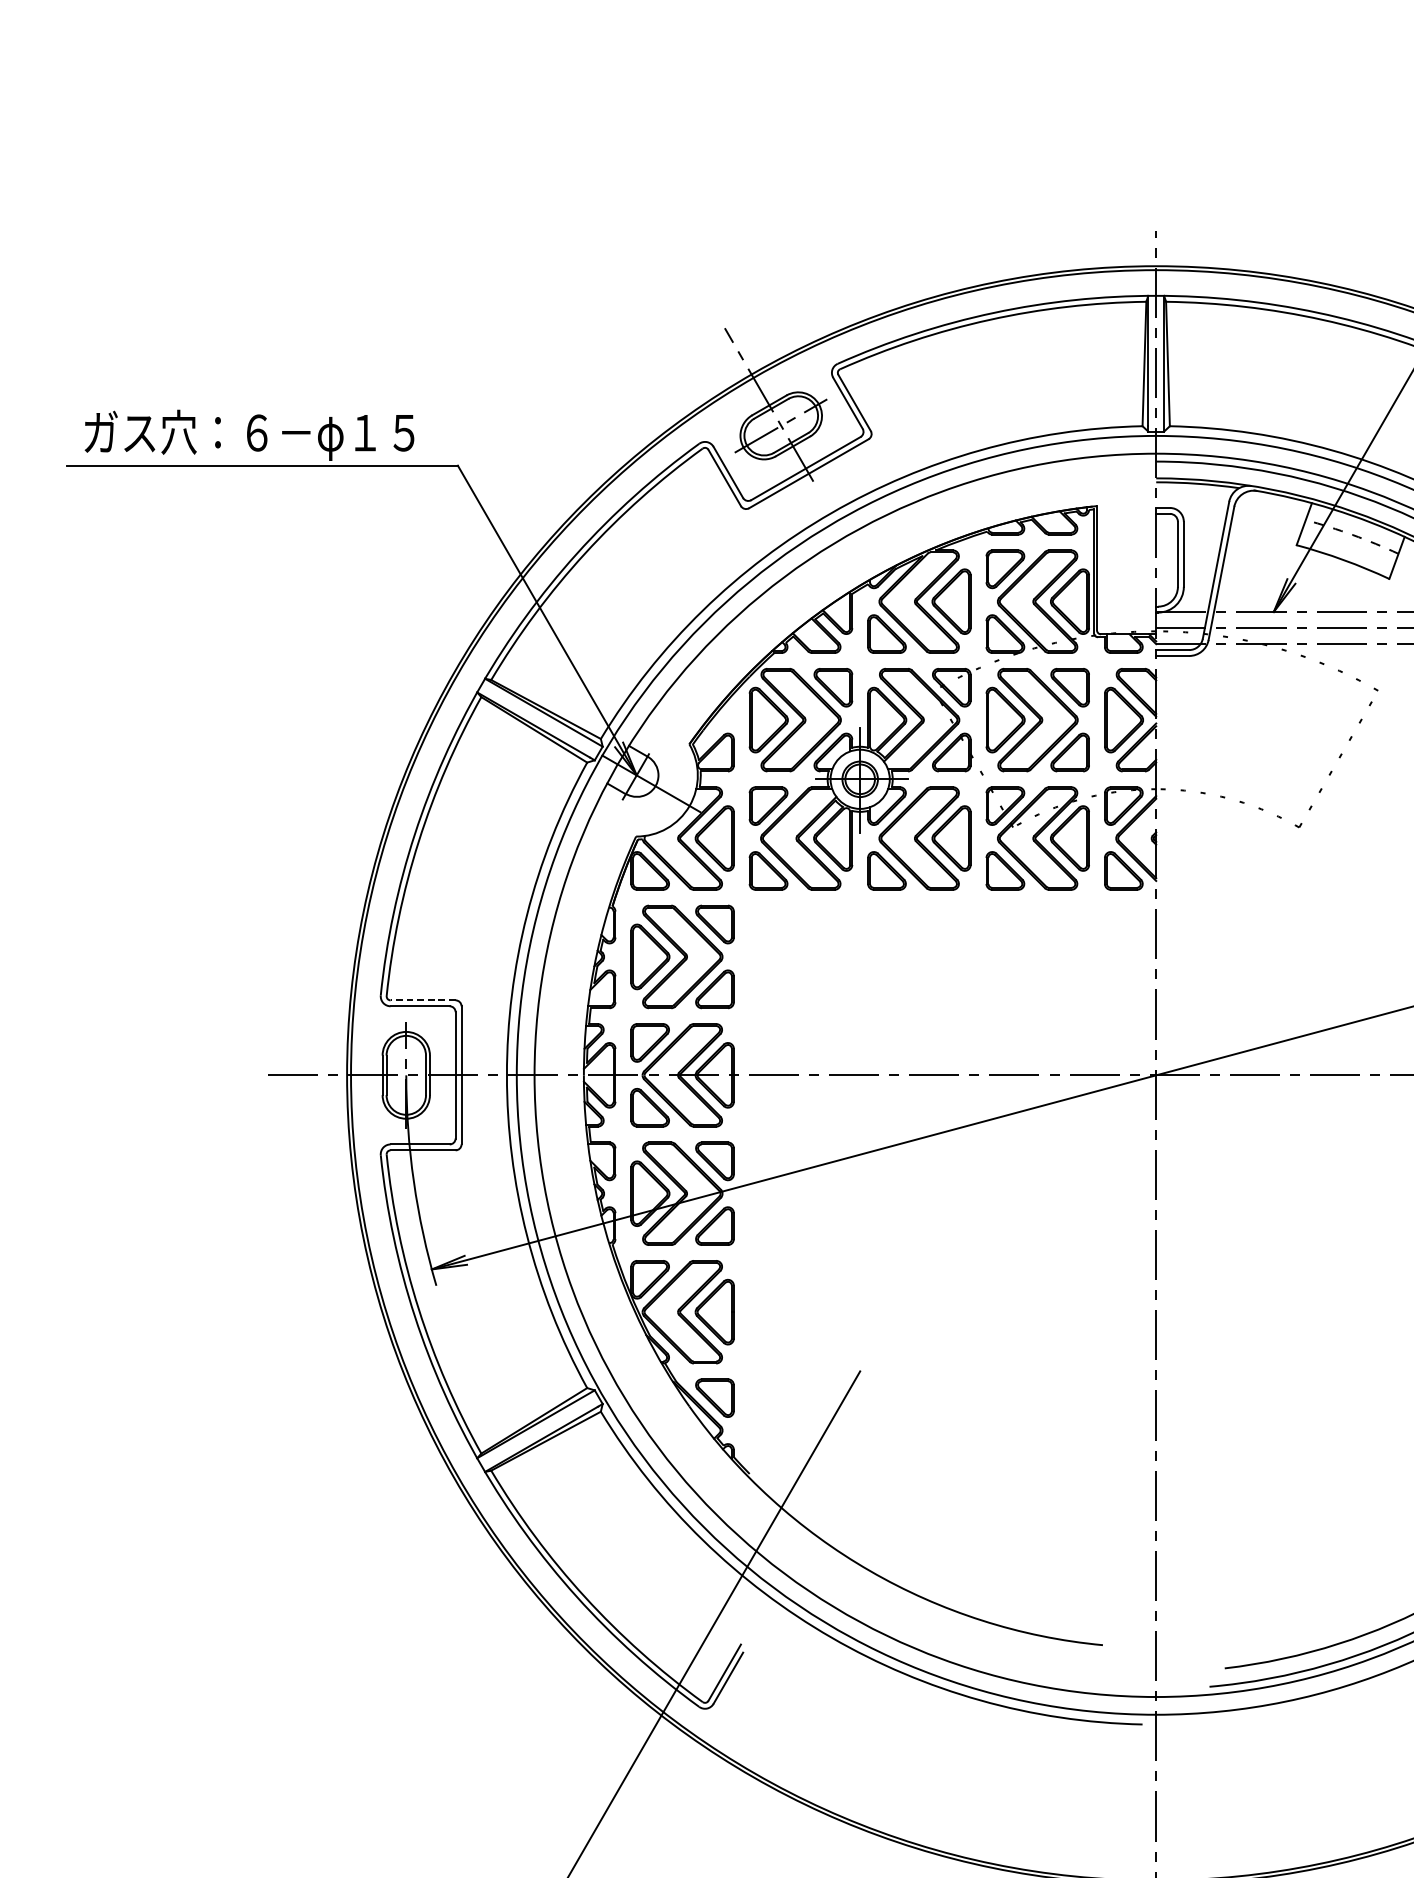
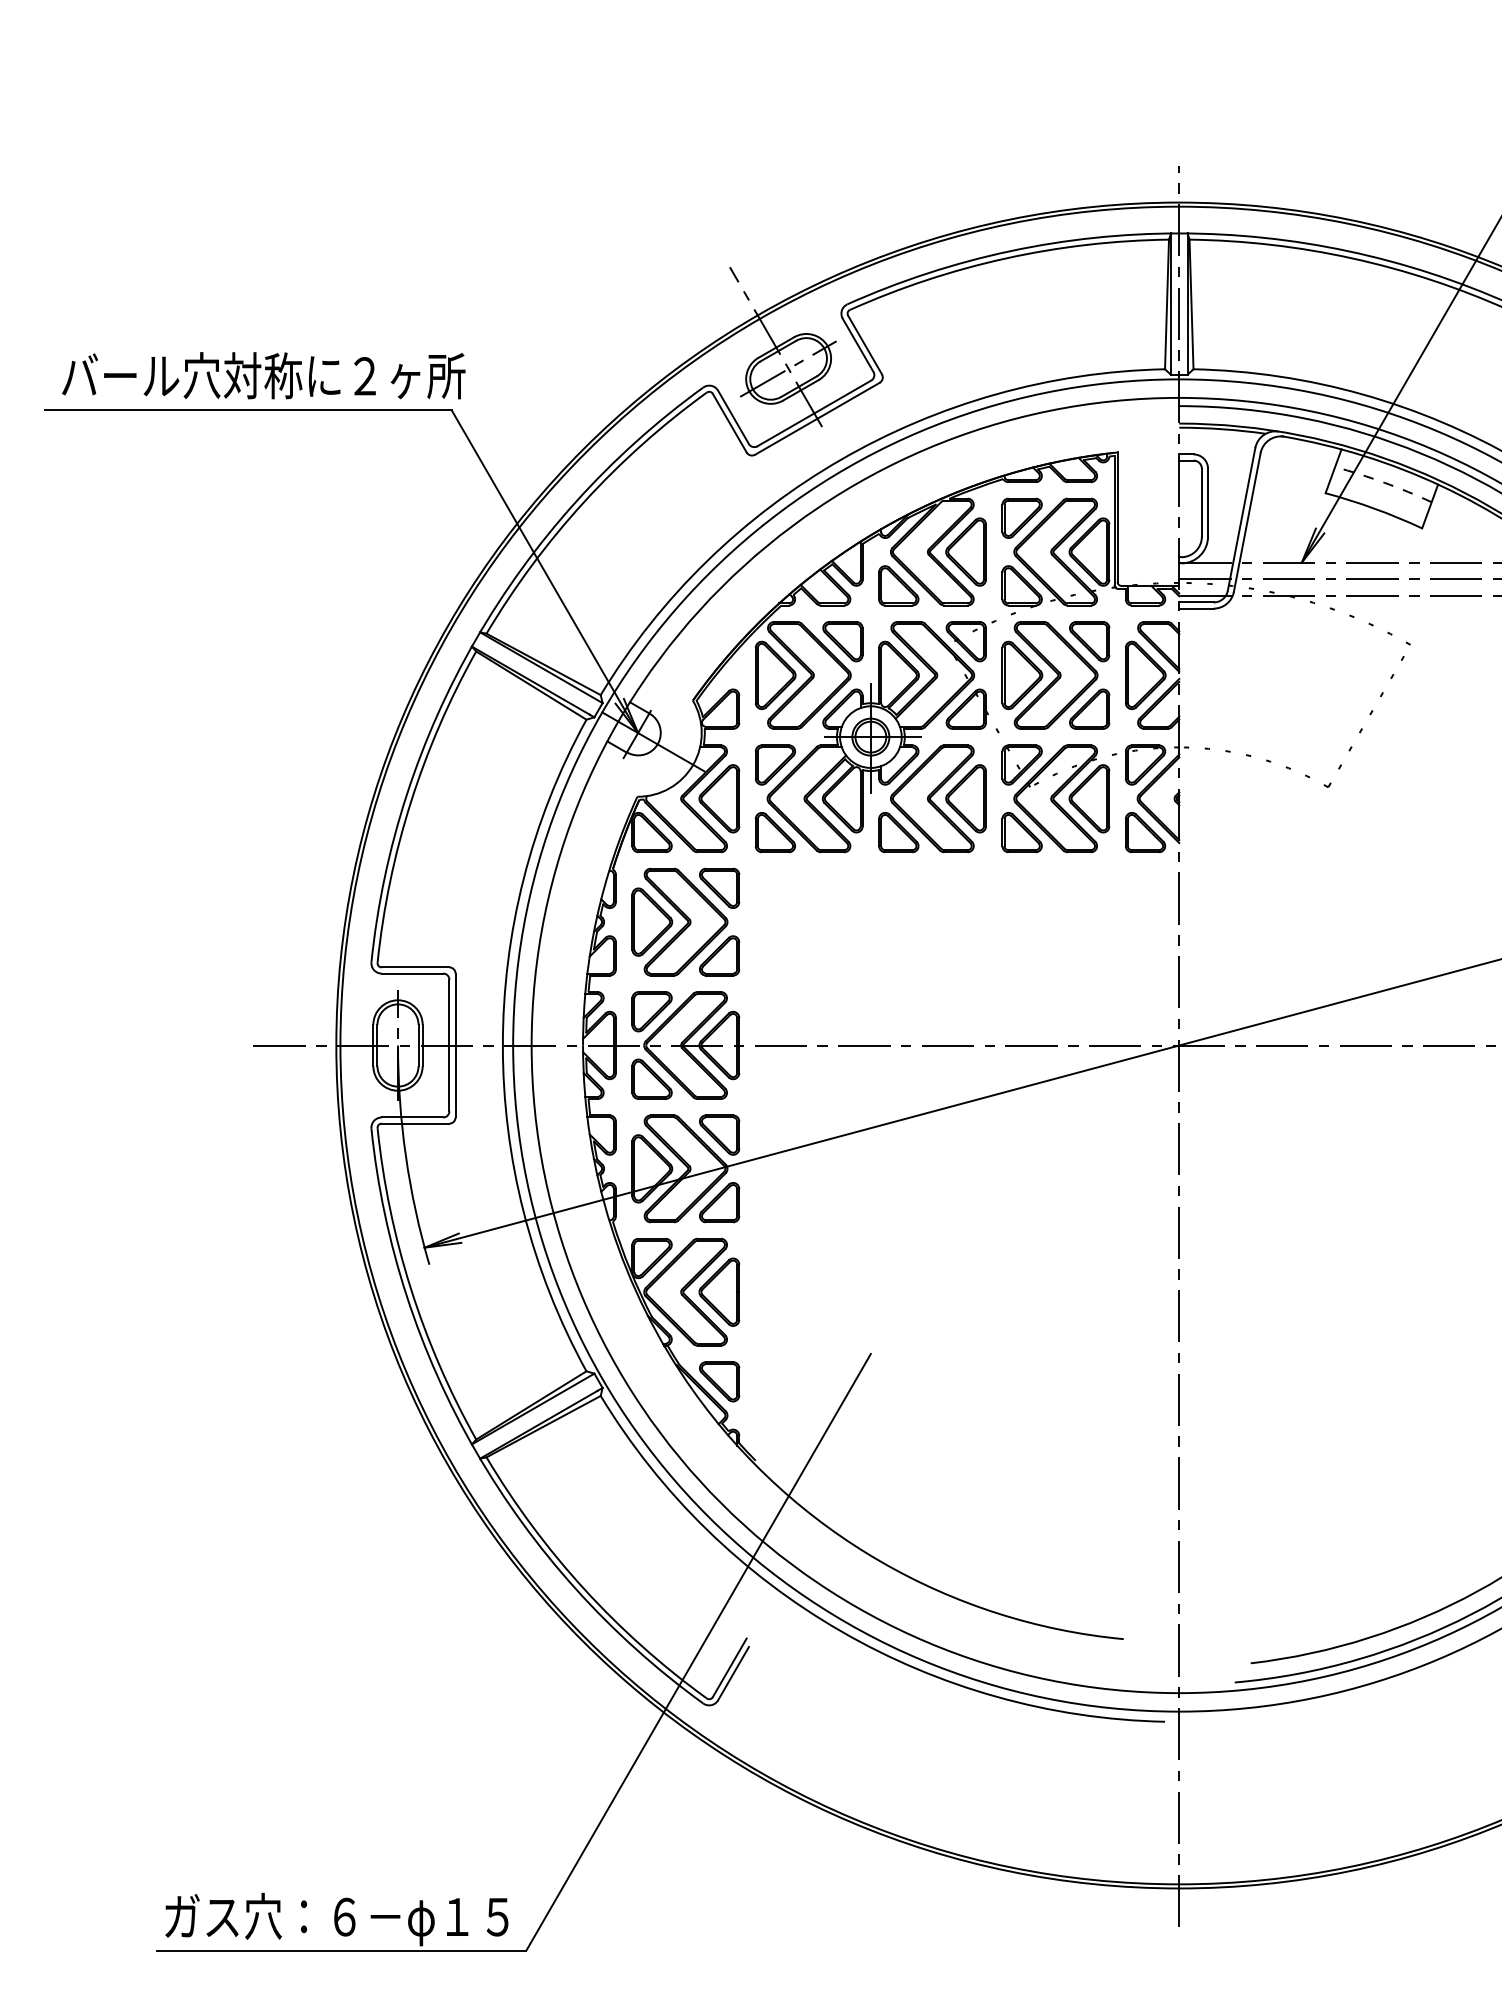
text: (277, 435) -> (263, 378), ガス穴：６－φ１５ -> バール穴対称に２ヶ所
line: (423, 1000) -> (415, 967), dashed -> solid

